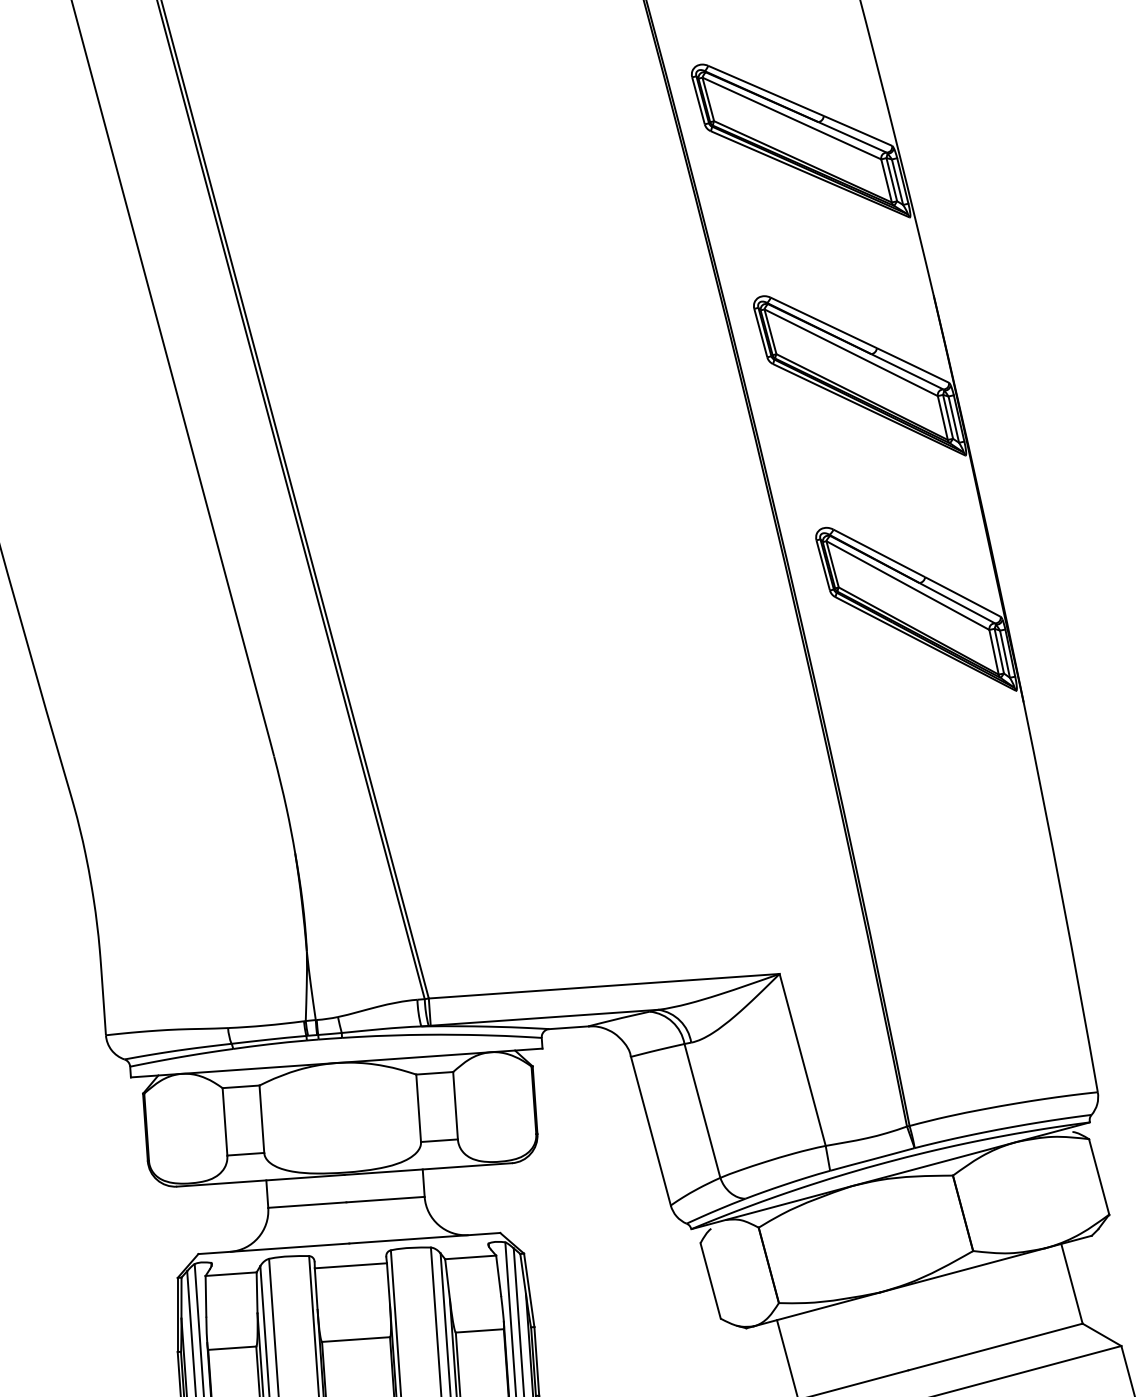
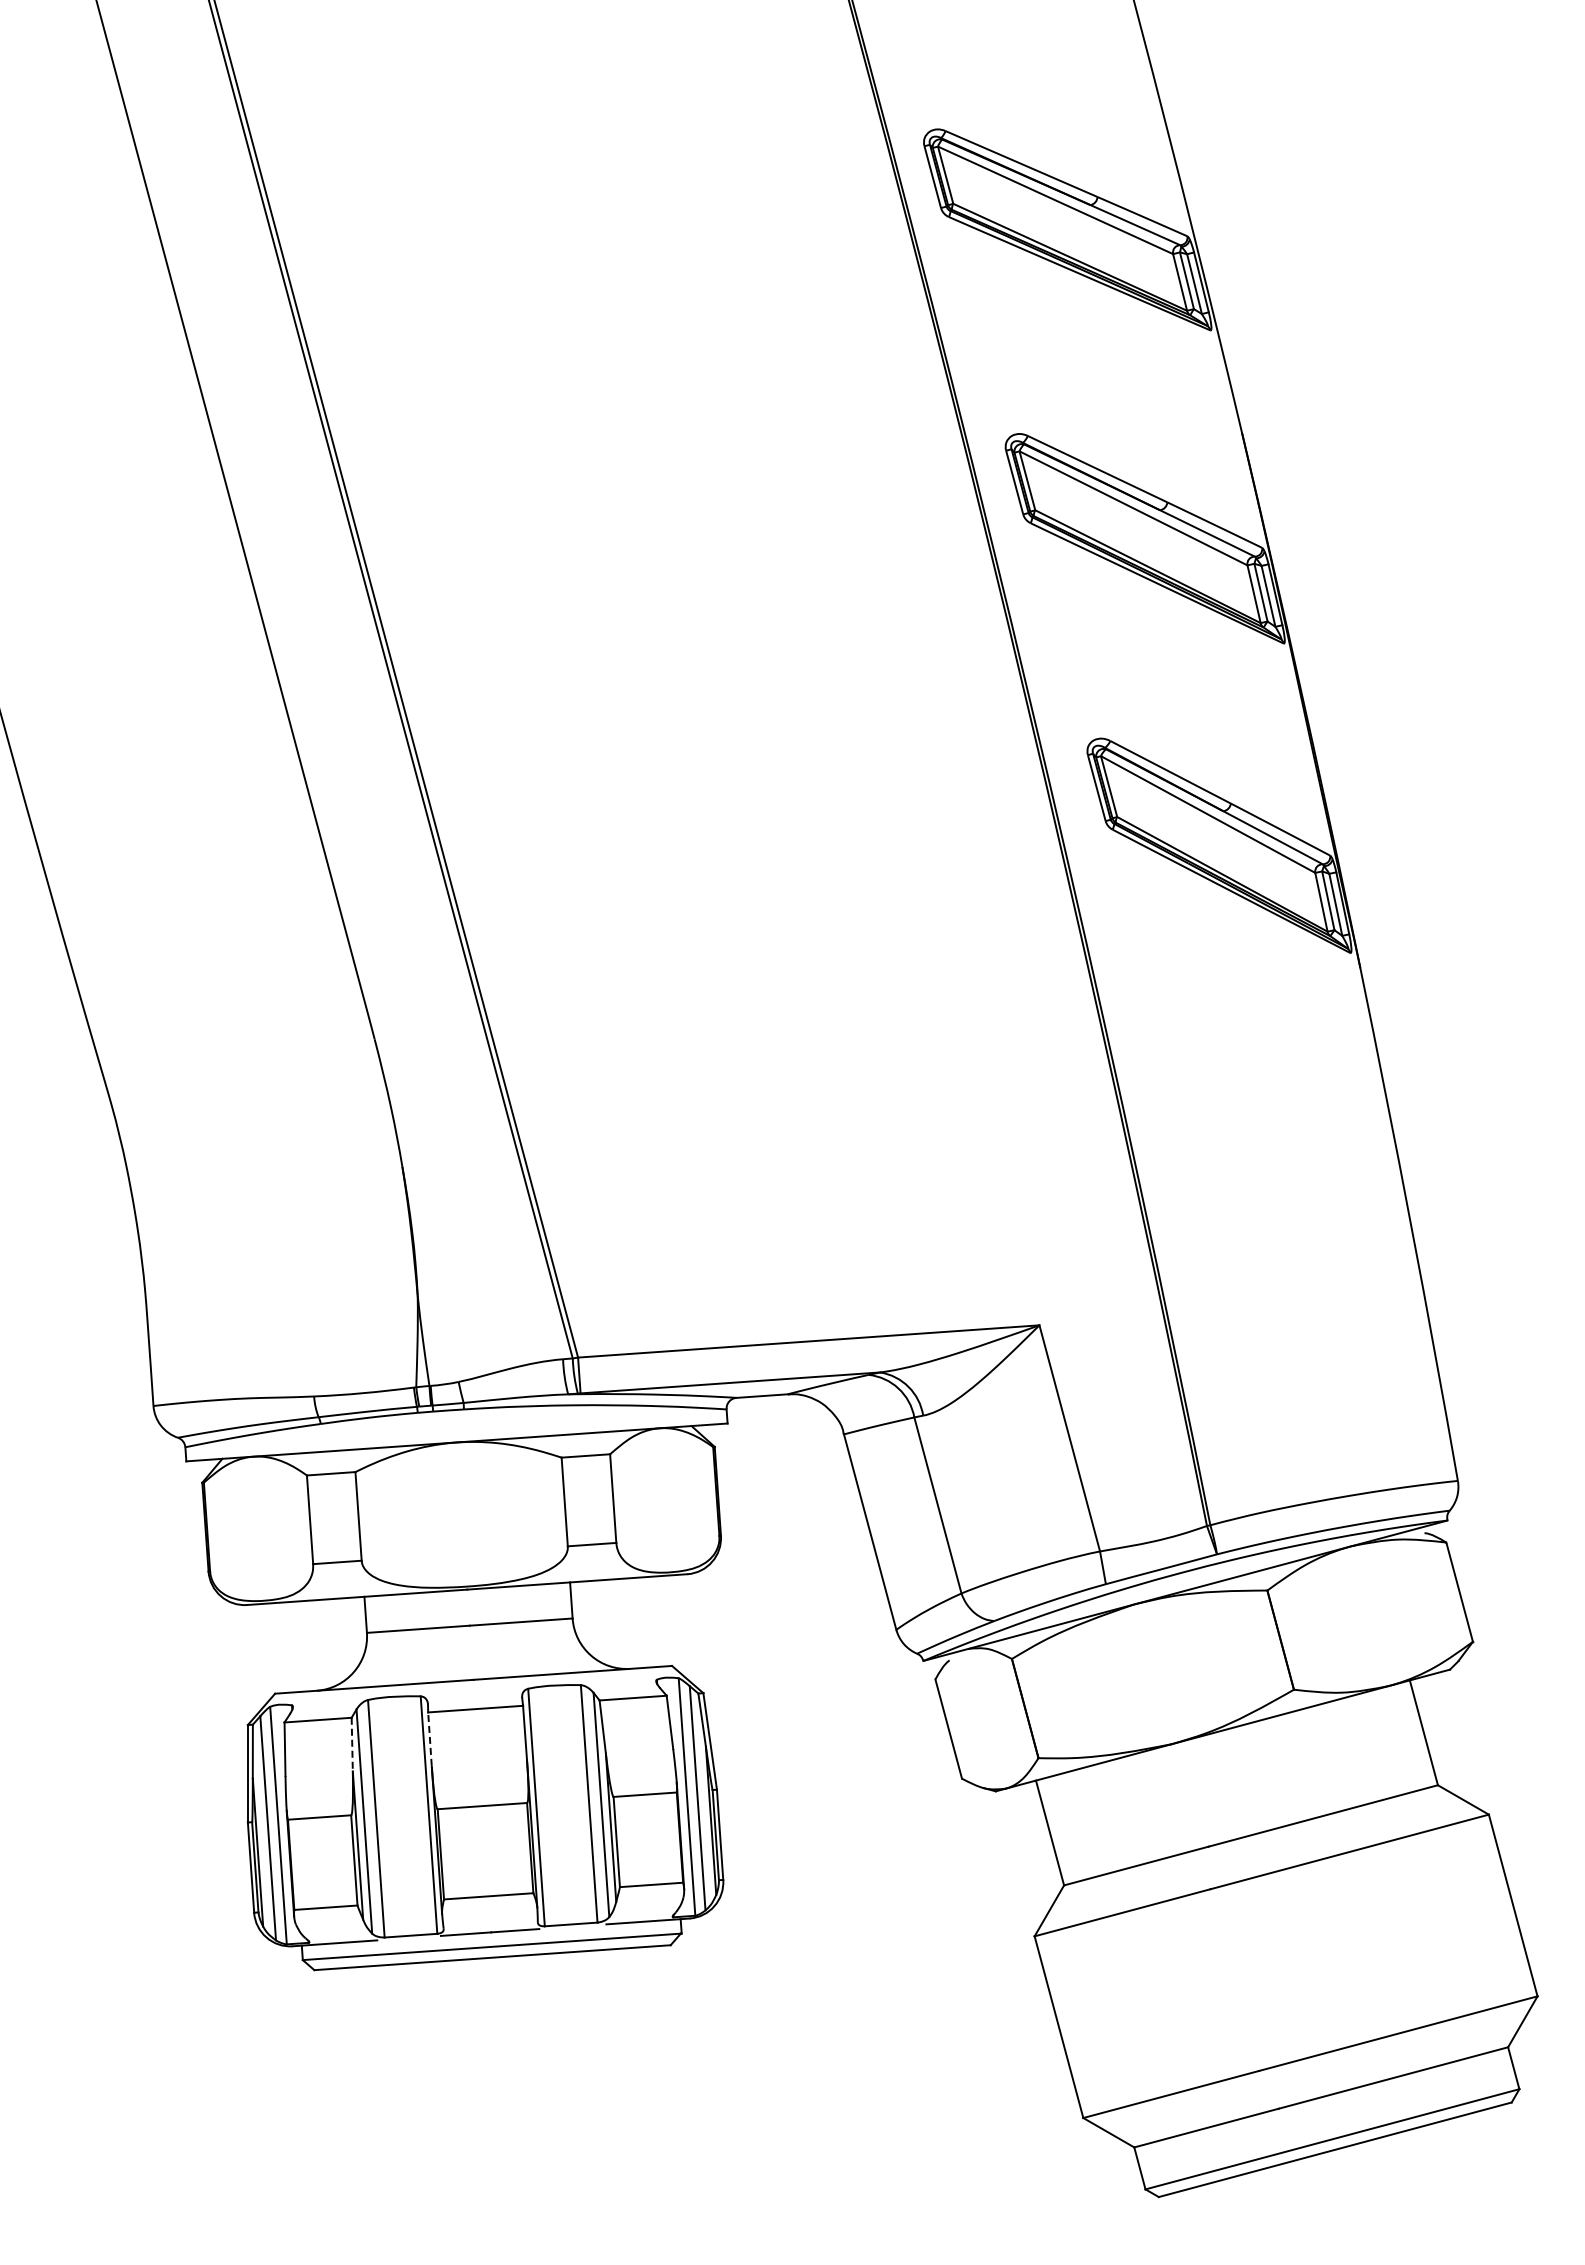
line: (315, 1288) -> (429, 1739), solid -> dashed
line: (257, 1292) -> (352, 1744), solid -> dashed

